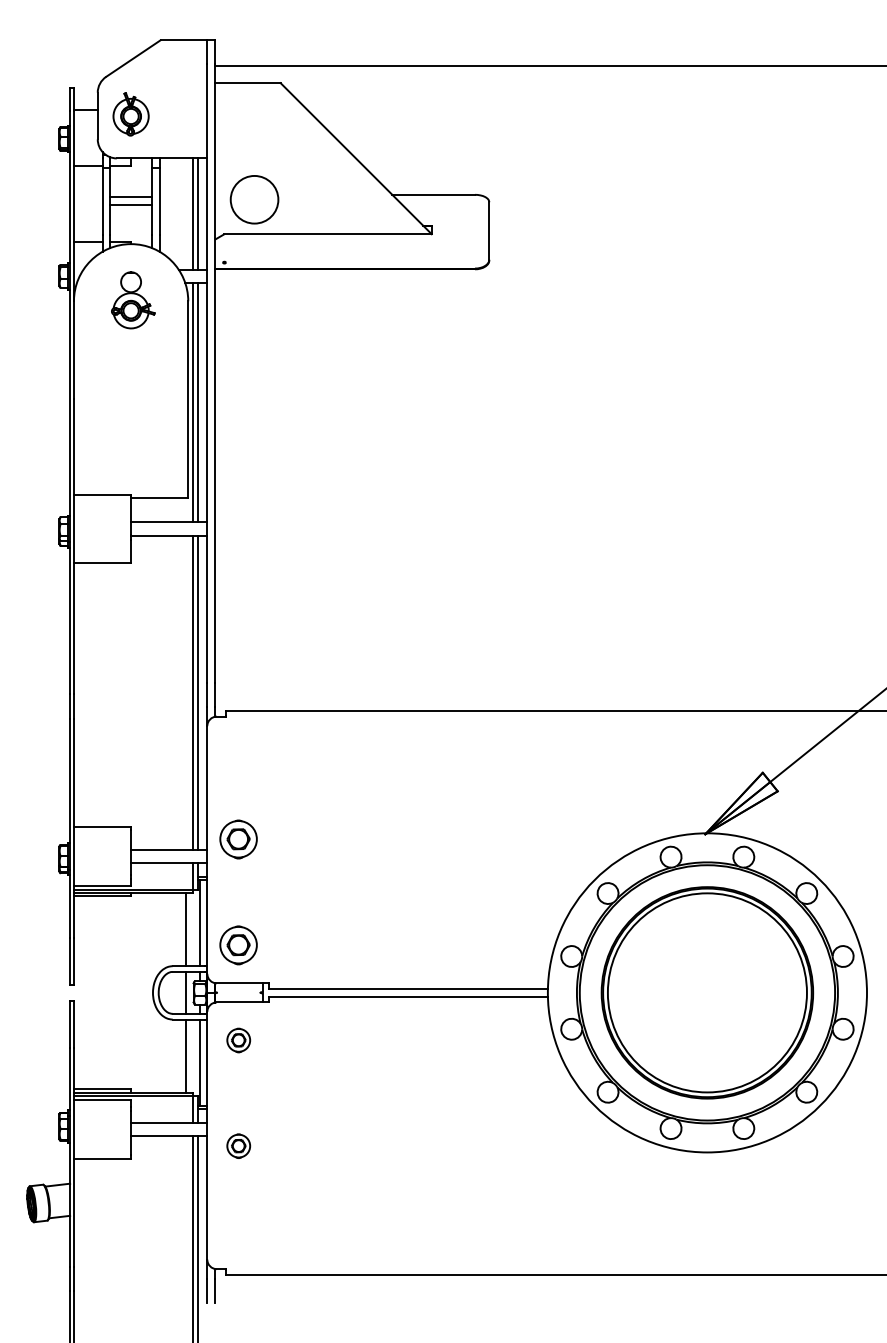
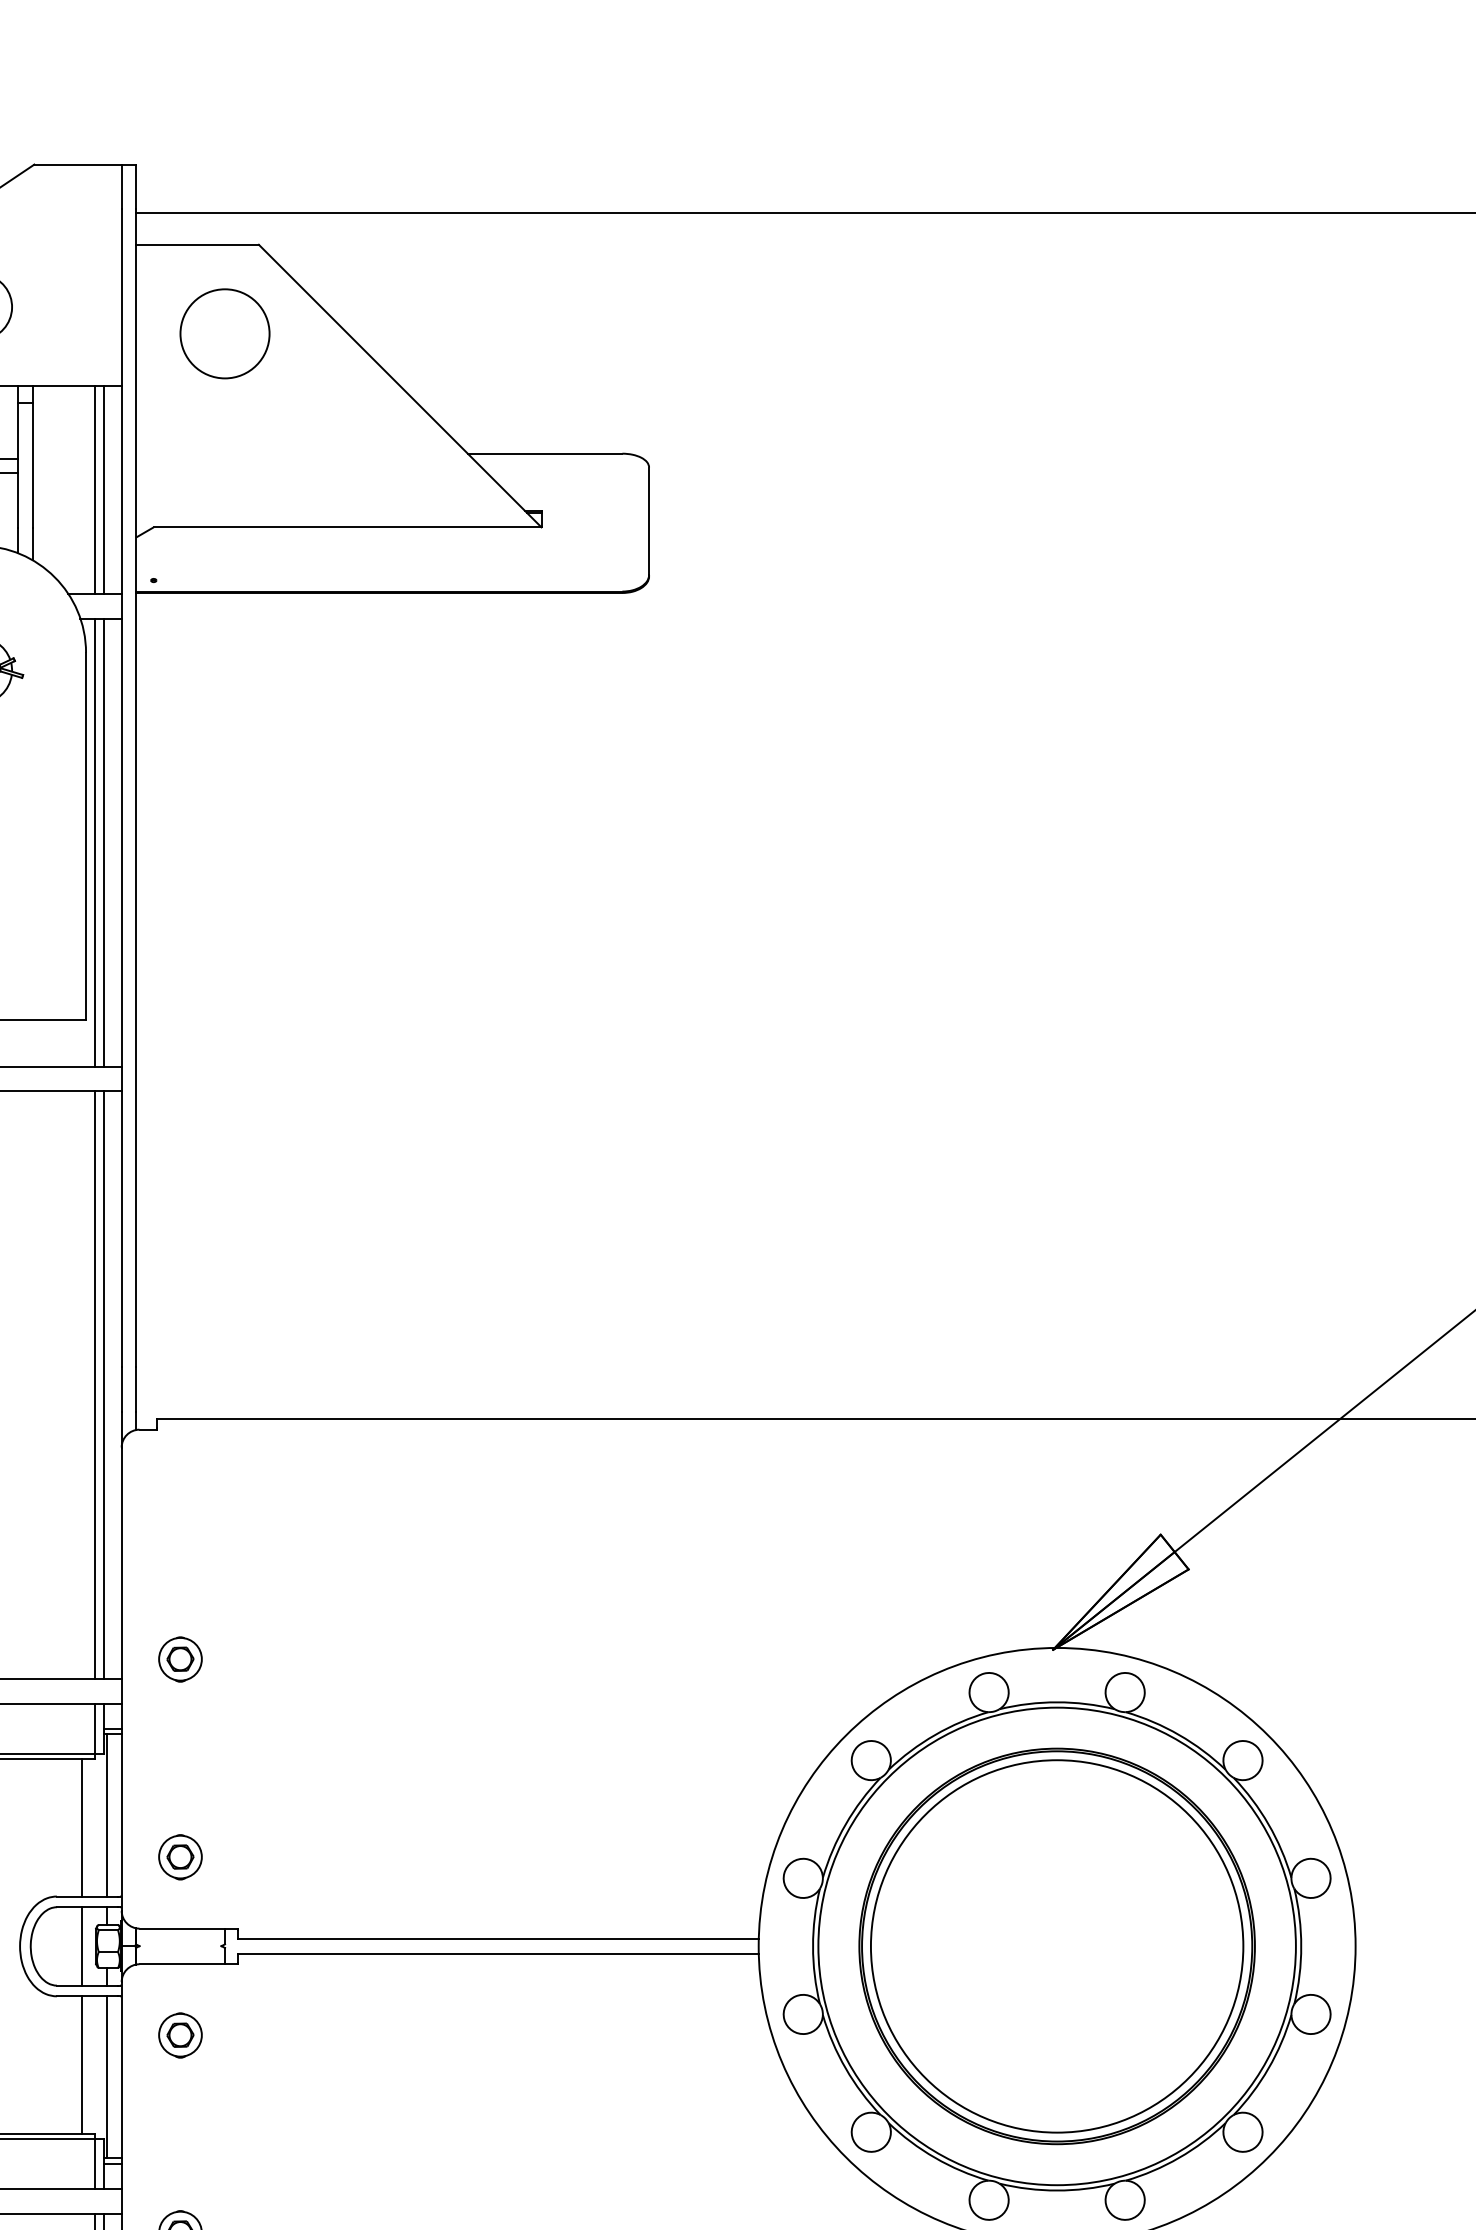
circle: (254, 199) -> (224, 333), moved
part: (238, 839) -> (180, 1659), size x0.62
part: (238, 944) -> (180, 1855), size x0.62

